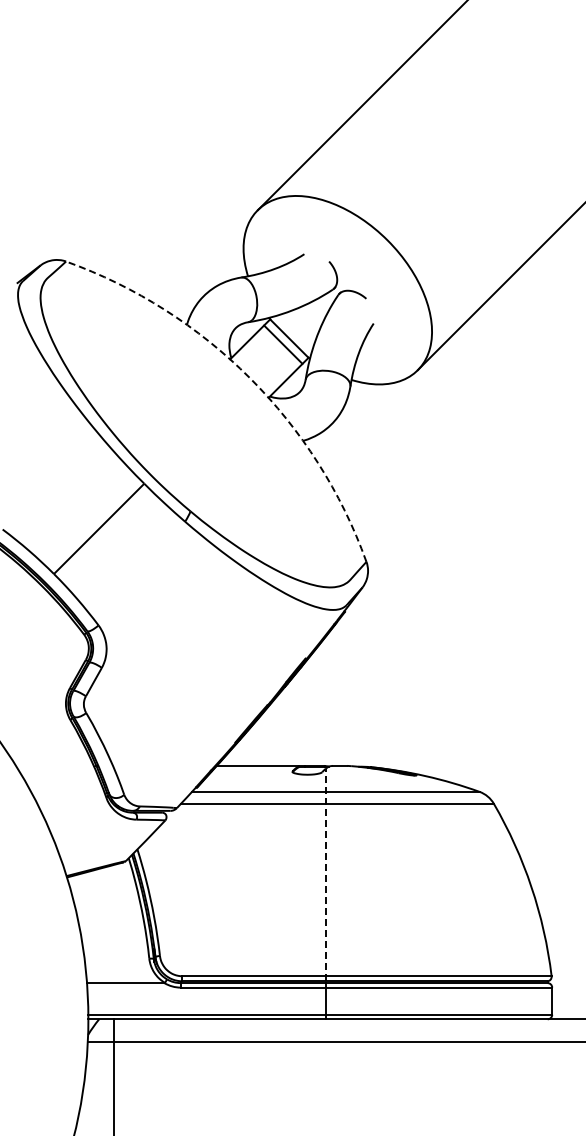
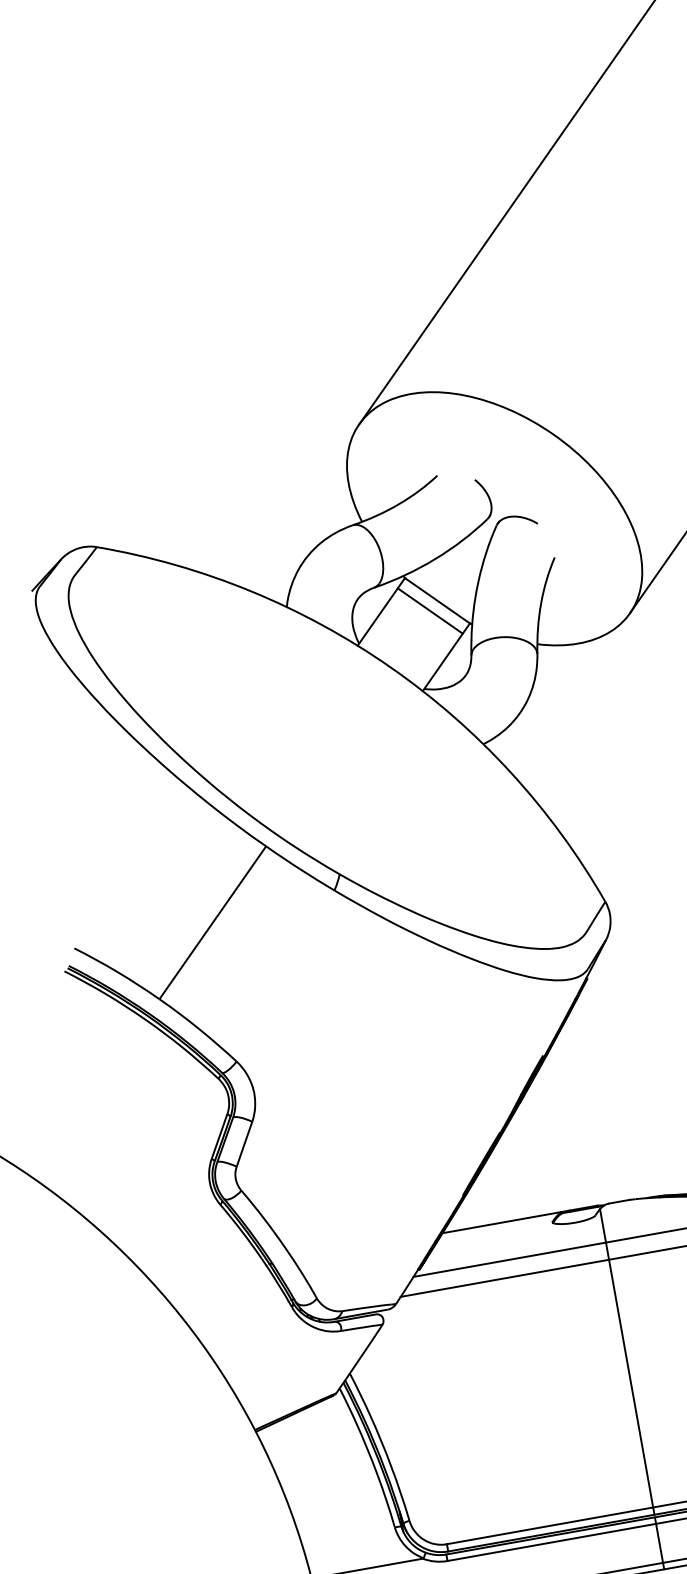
arc: (249, 378) -> (390, 668), dashed -> solid
line: (325, 874) -> (626, 1361), dashed -> solid

